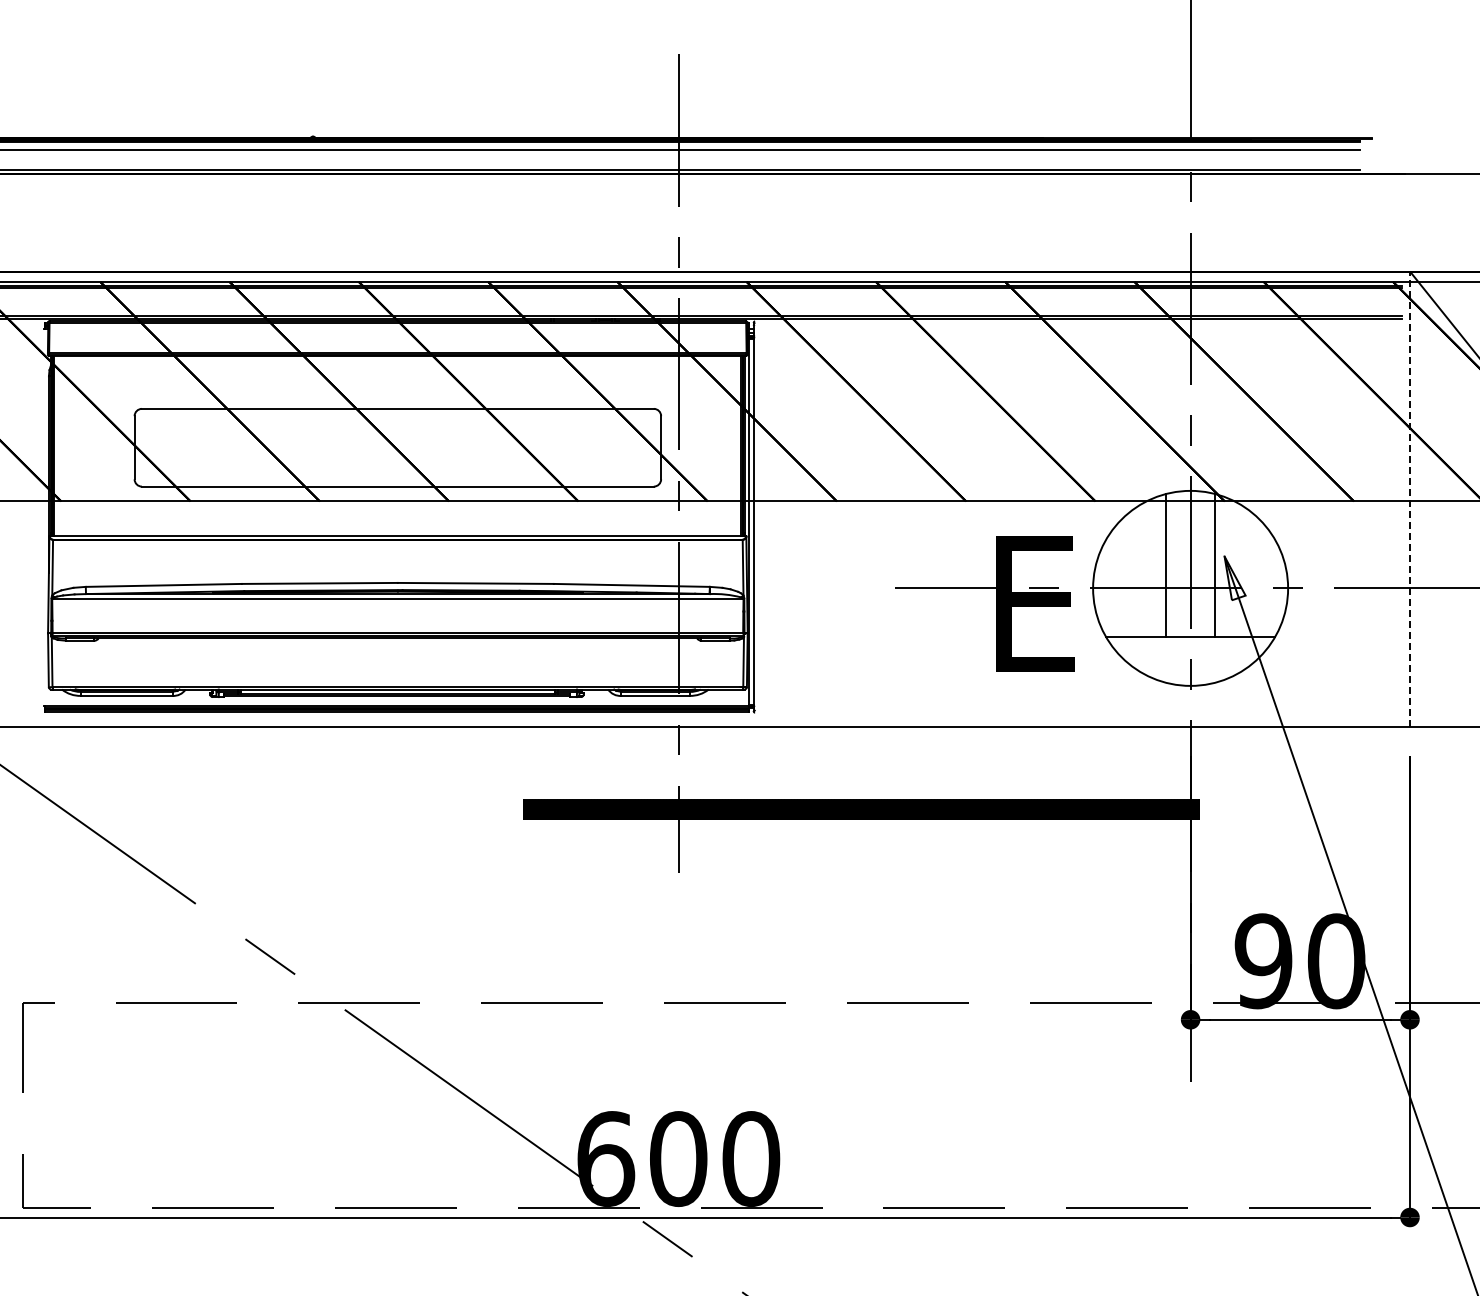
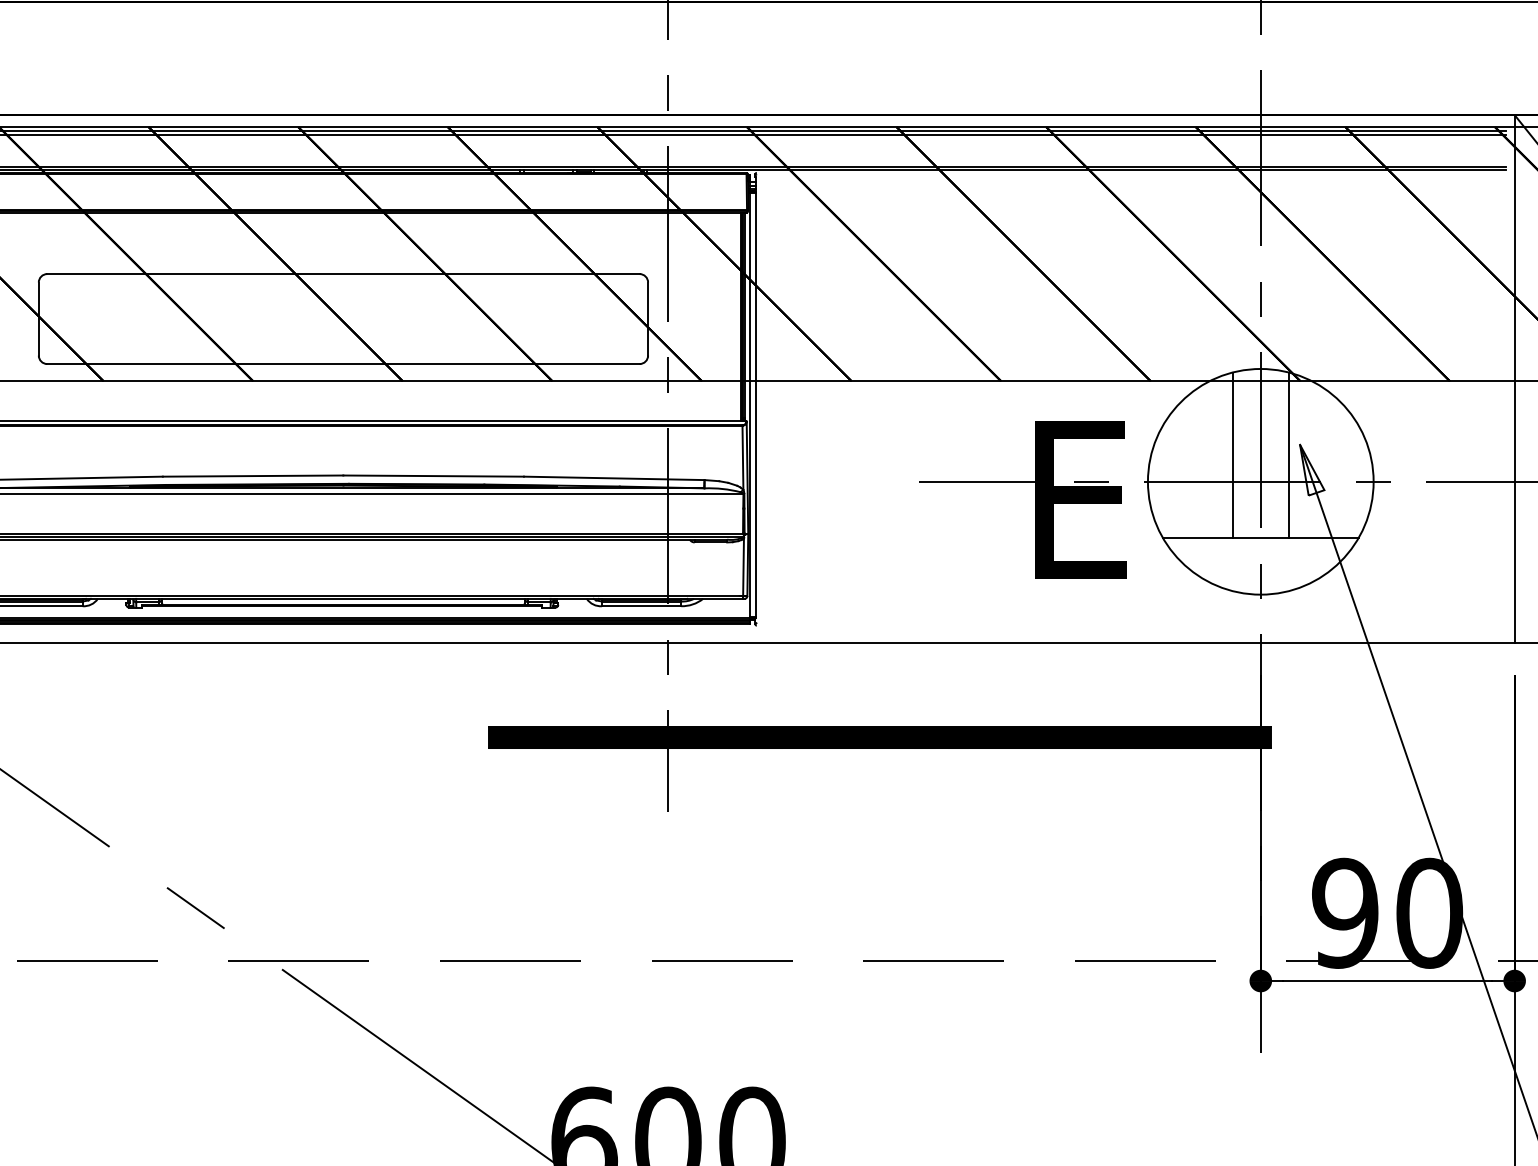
line: (1410, 499) -> (1515, 378), dashed -> solid

